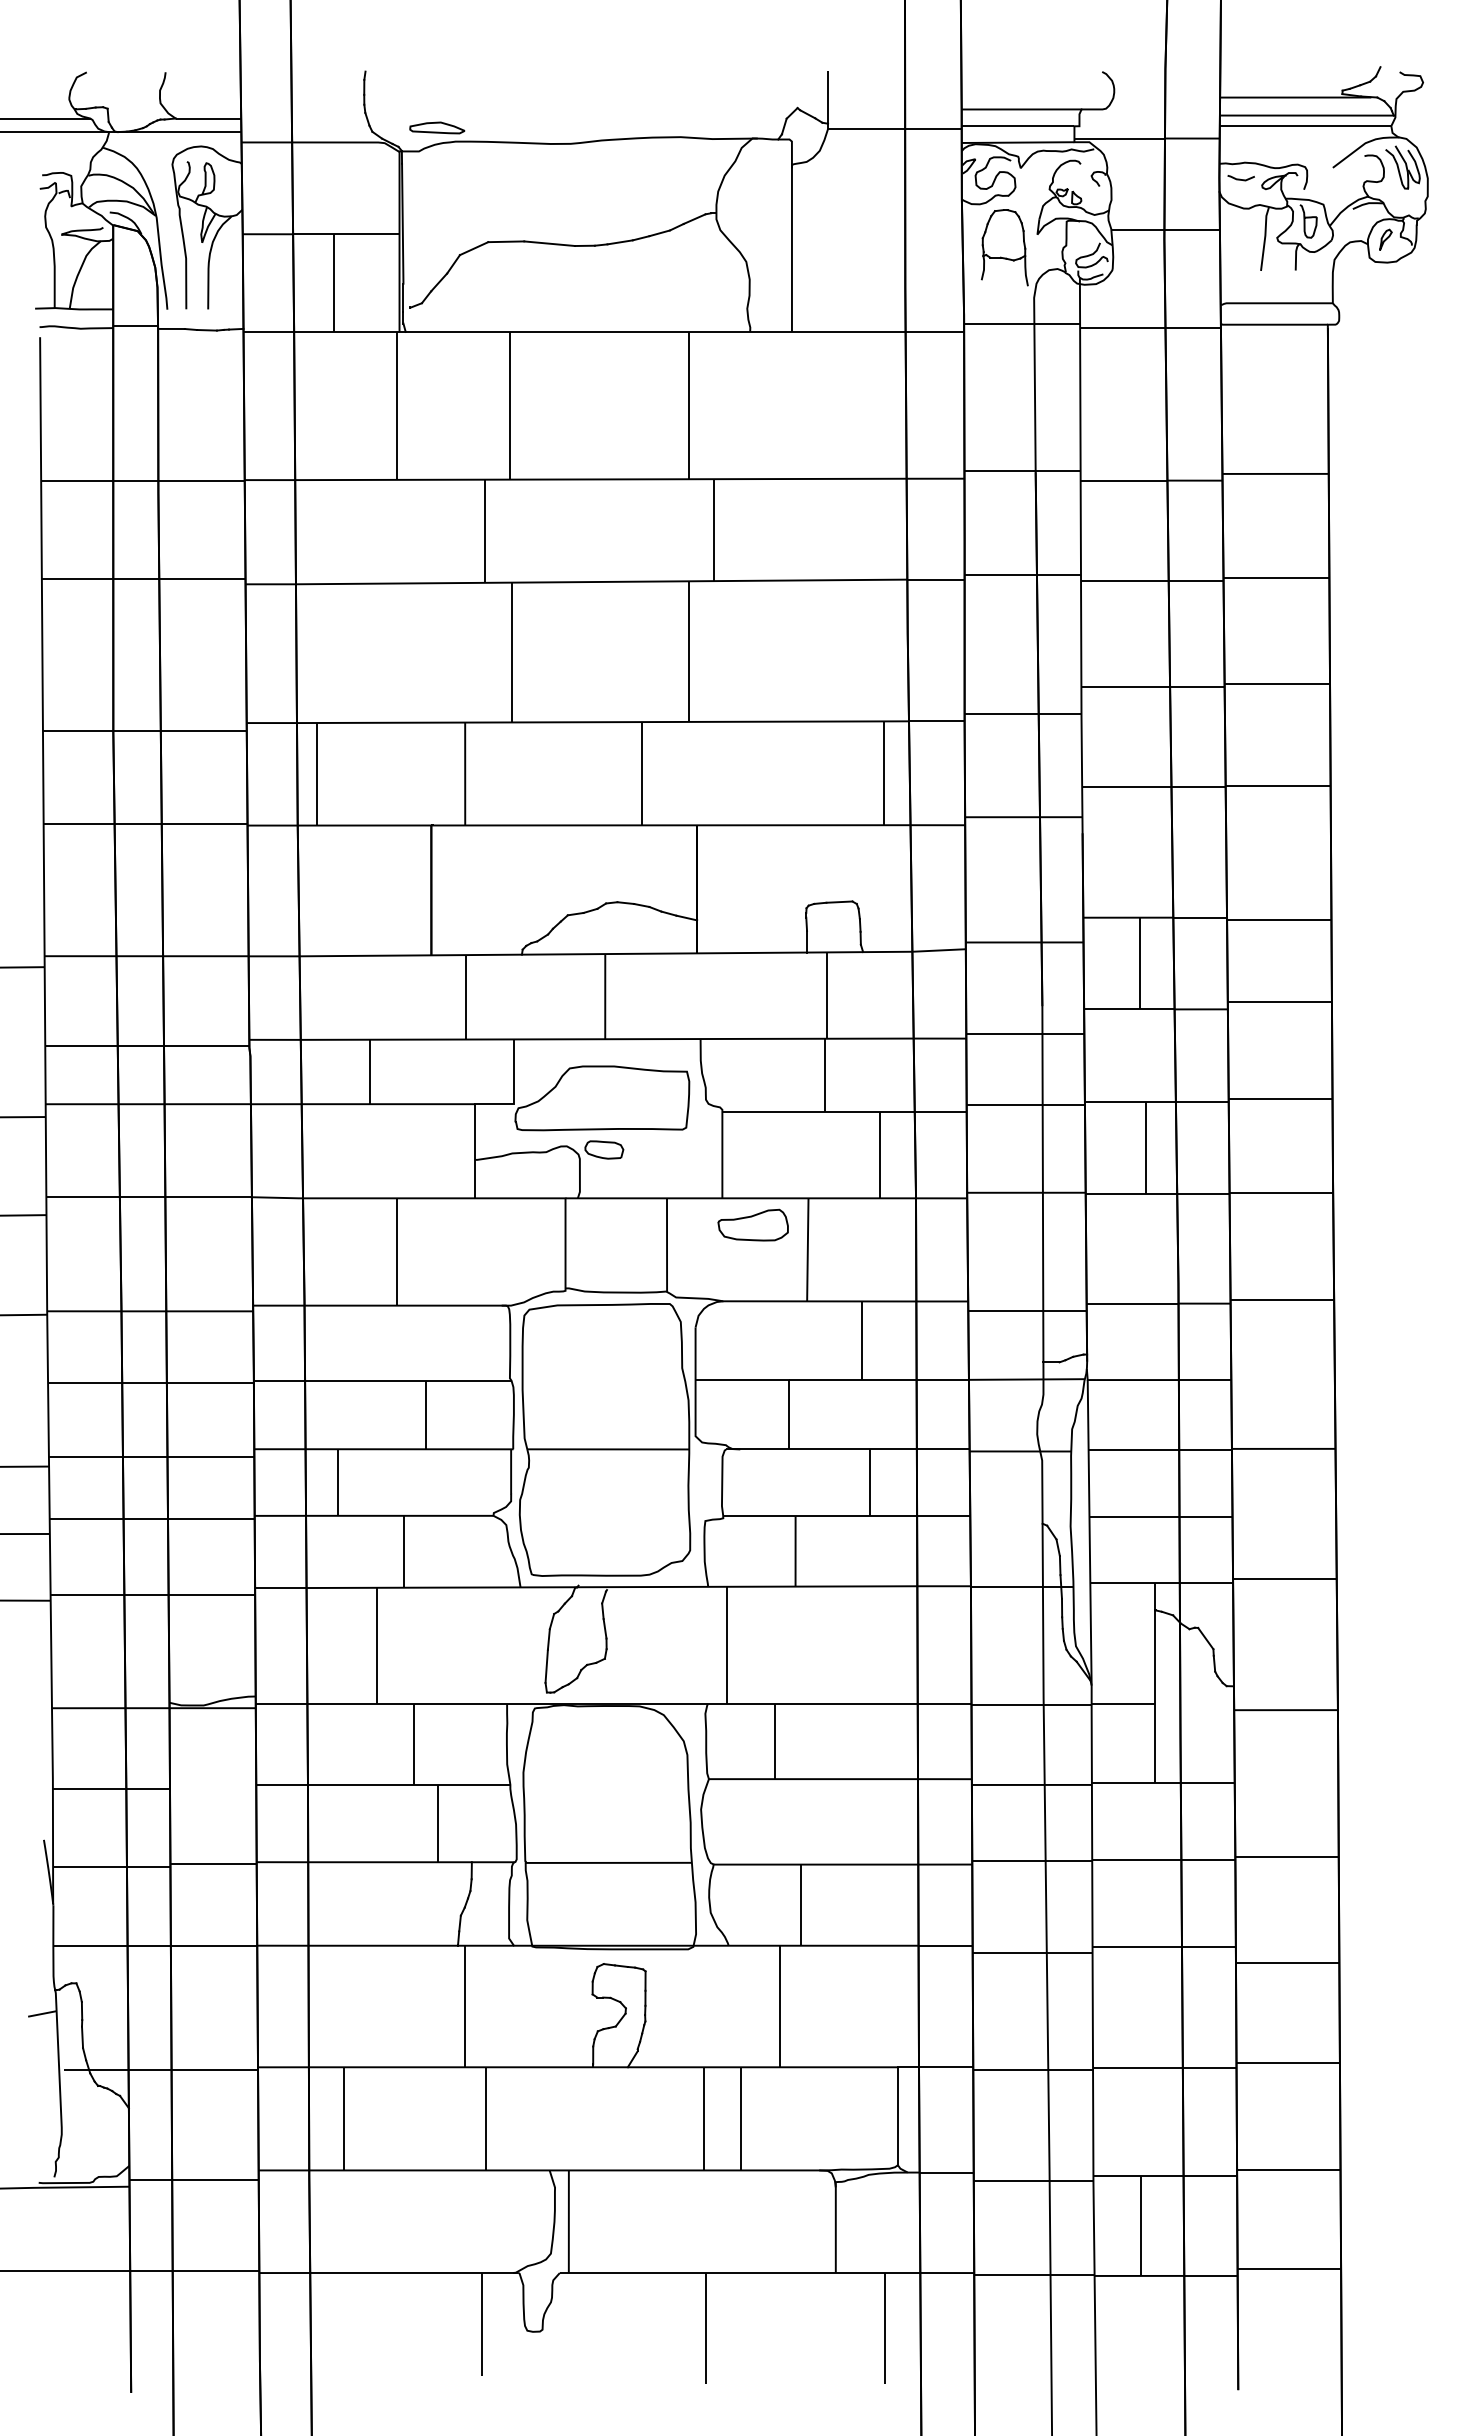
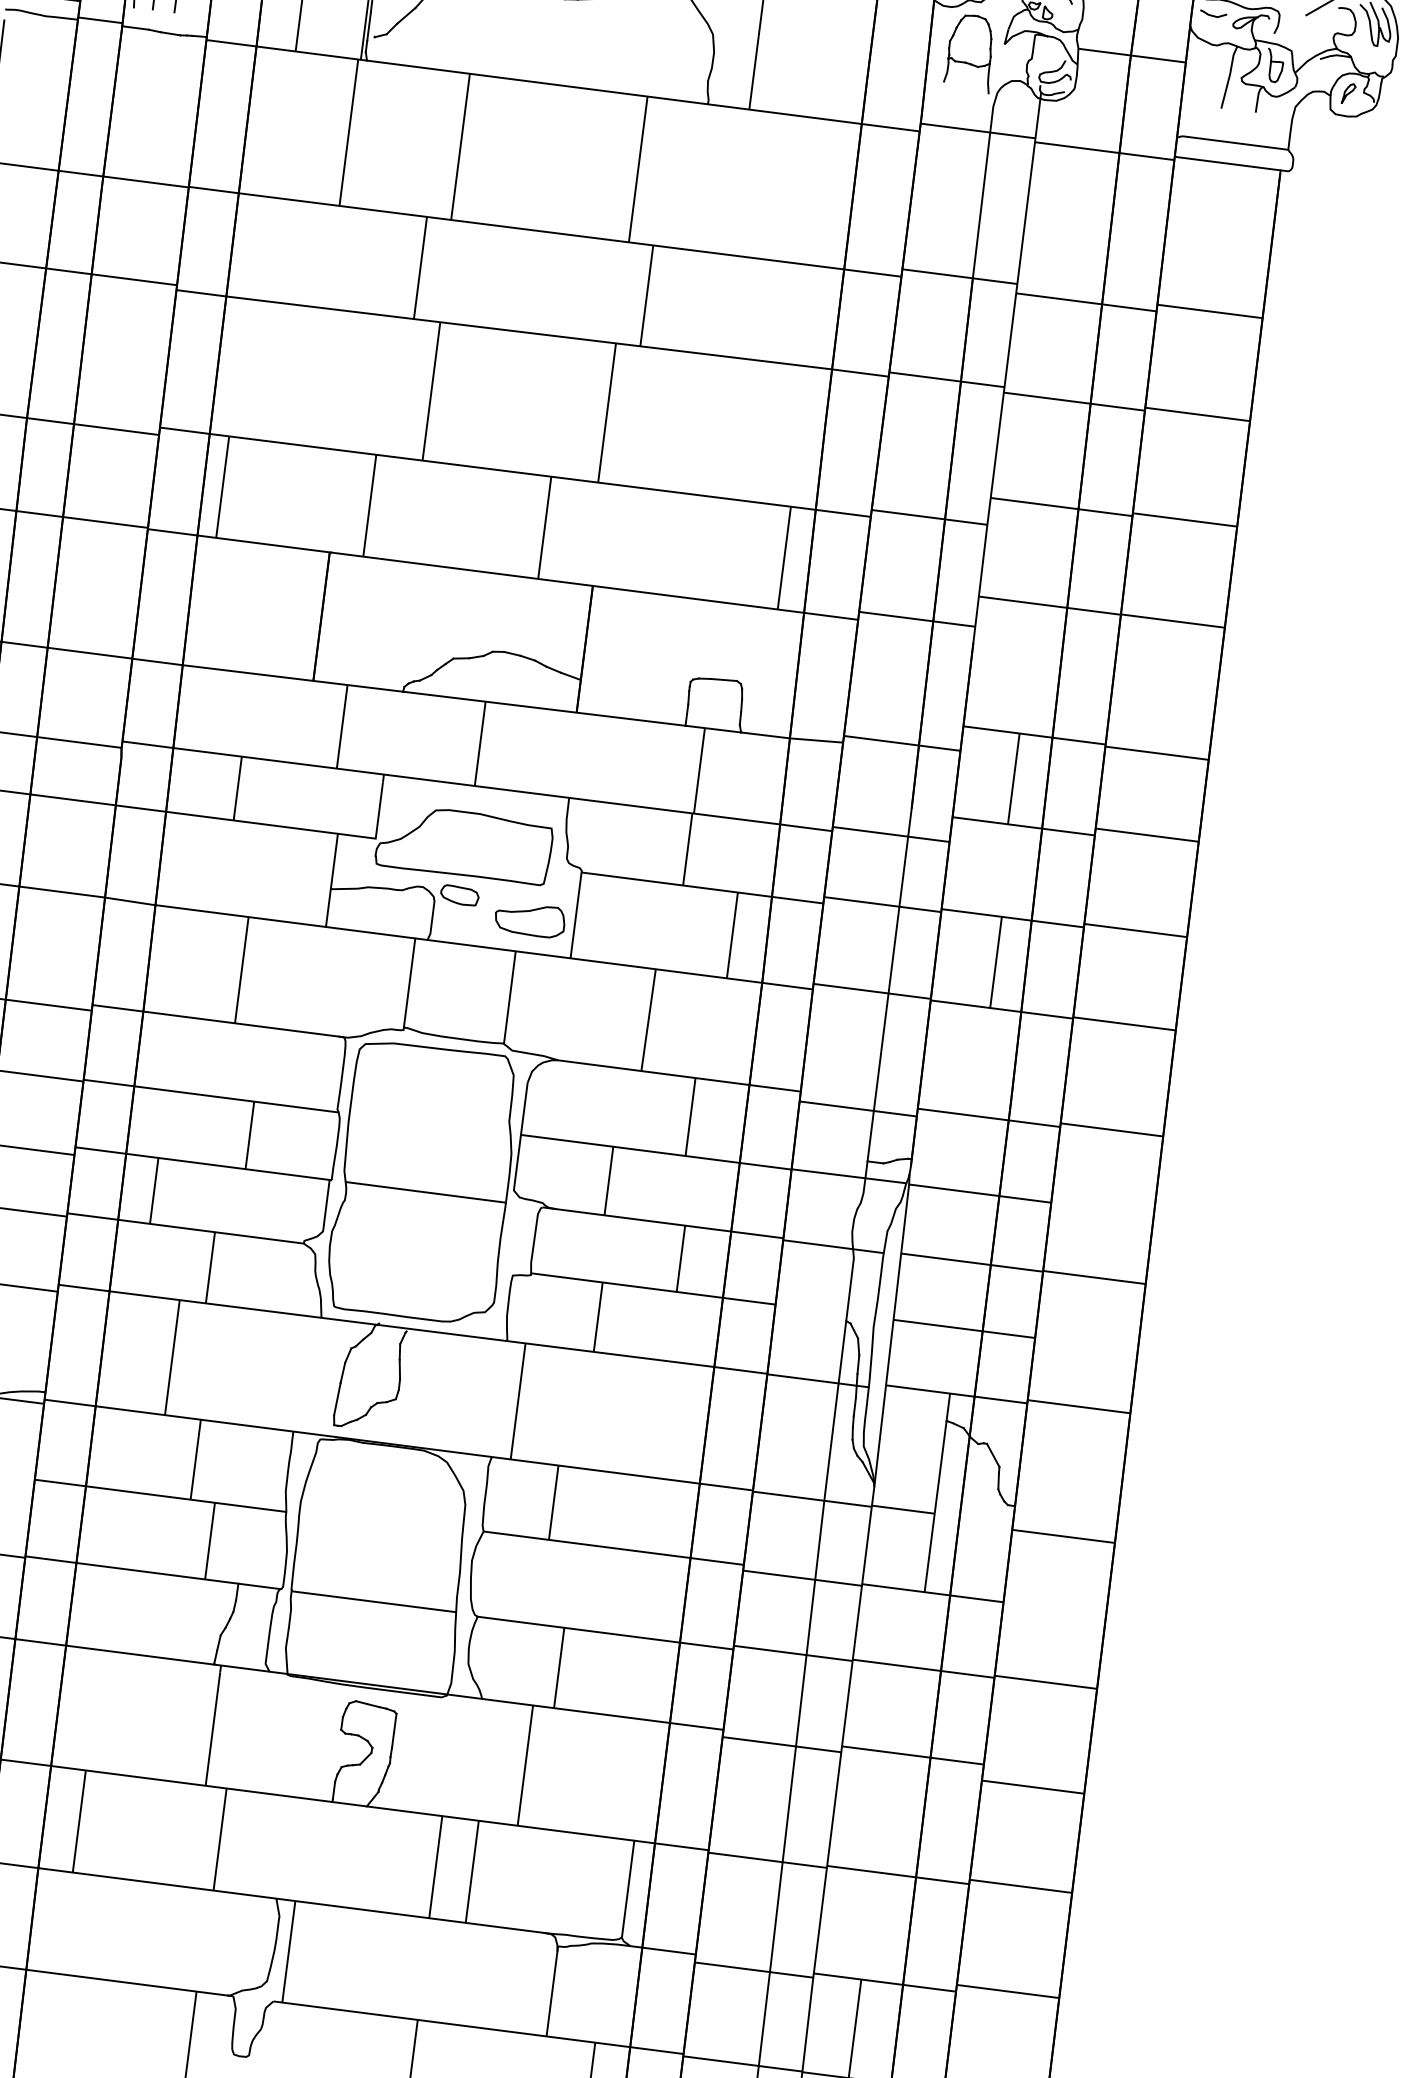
part: (752, 1224) -> (529, 919), moved

